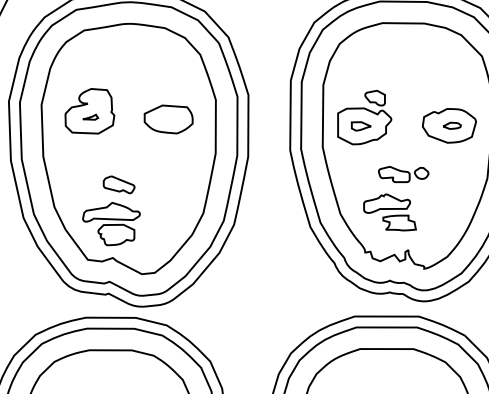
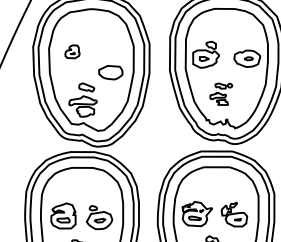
part: (89, 110) -> (72, 51), size x0.6
part: (167, 119) -> (110, 72), moved
part: (394, 199) -> (220, 94), size x0.7

